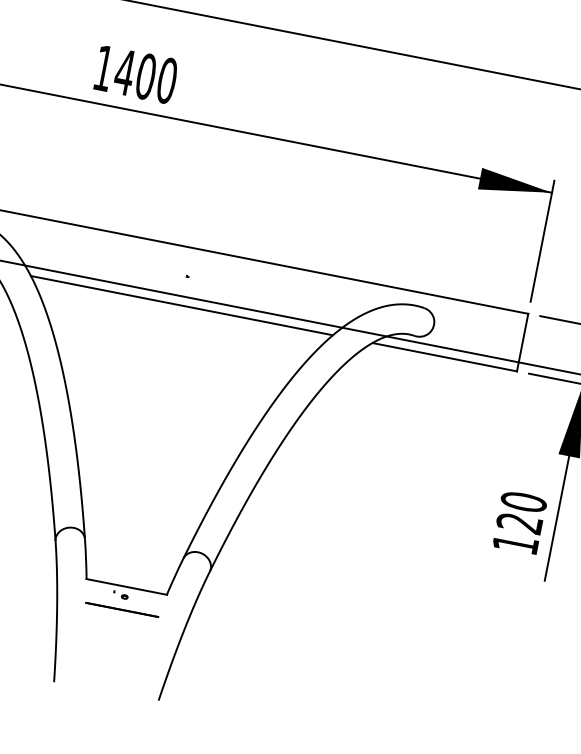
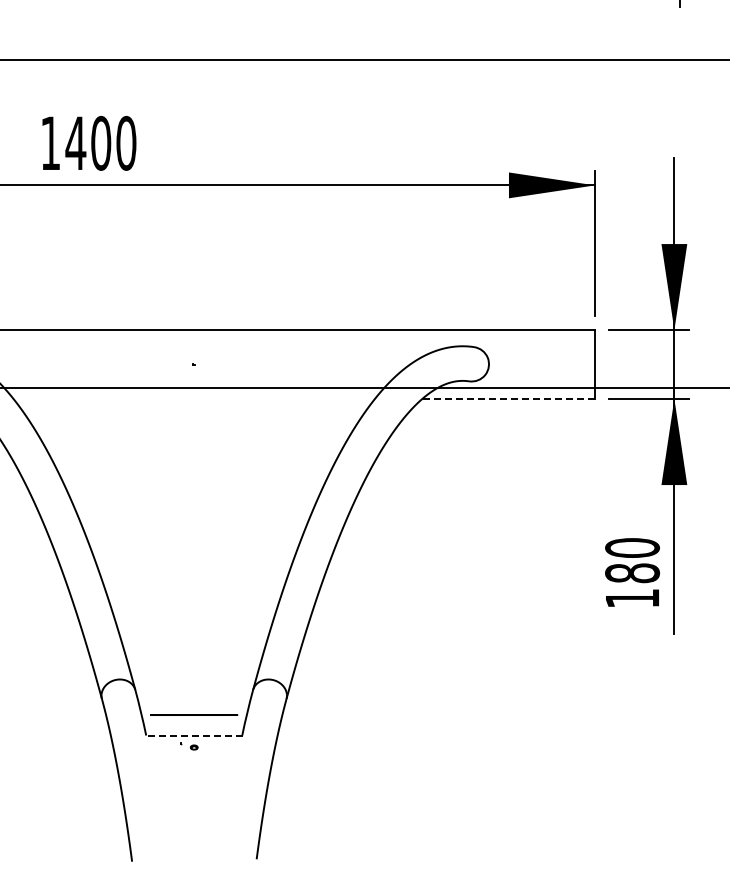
line: (181, 305) -> (193, 399), removed
line: (444, 357) -> (508, 399), solid -> dashed
text: (519, 523) -> (632, 573), 120 -> 180
line: (126, 586) -> (193, 735), solid -> dashed
line: (122, 609) -> (194, 714), moved

